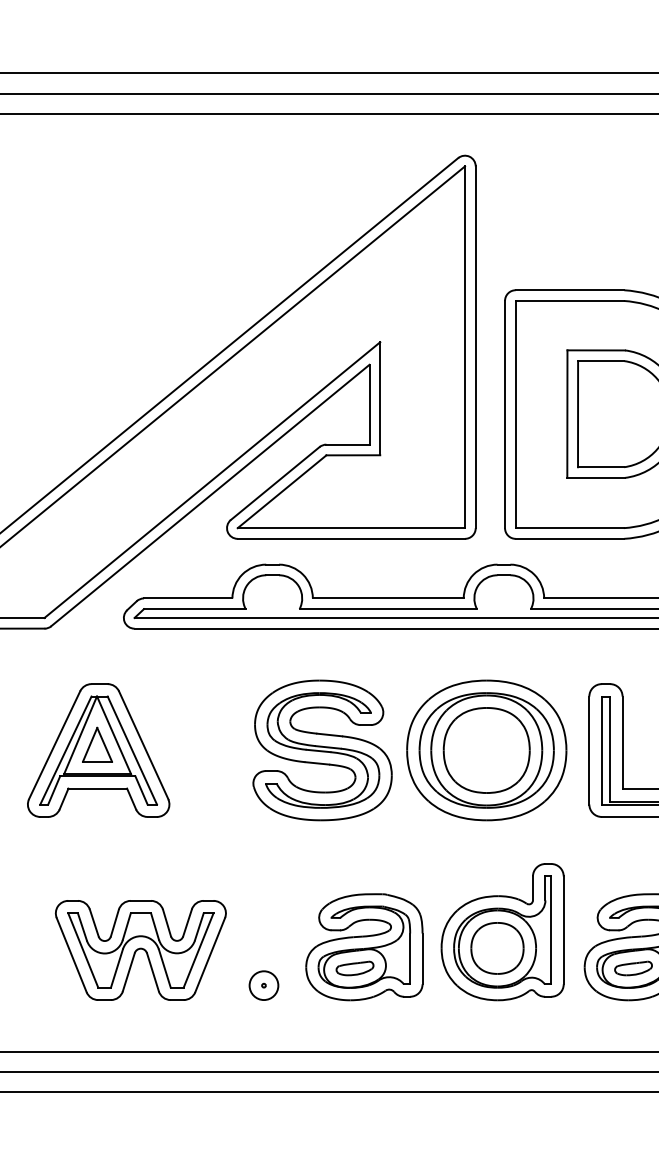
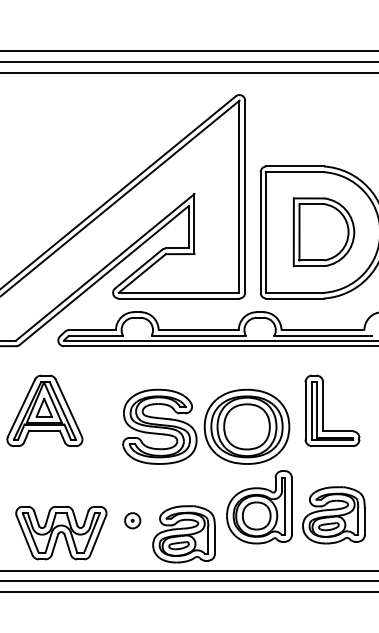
part: (410, 749) -> (206, 426), moved
part: (363, 947) -> (183, 534), moved
part: (141, 949) -> (61, 532), moved
part: (263, 985) -> (132, 520), moved

